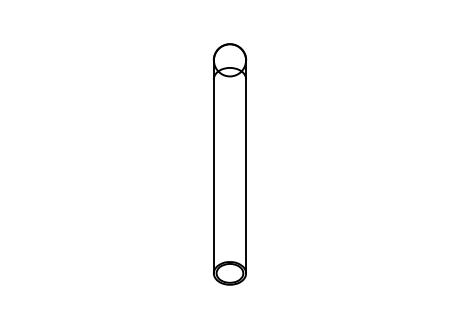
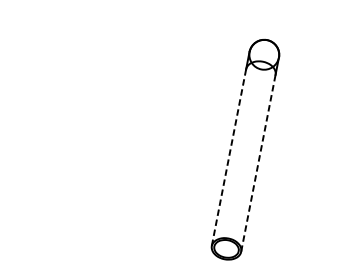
line: (246, 175) -> (258, 162), solid -> dashed
line: (213, 176) -> (228, 157), solid -> dashed

